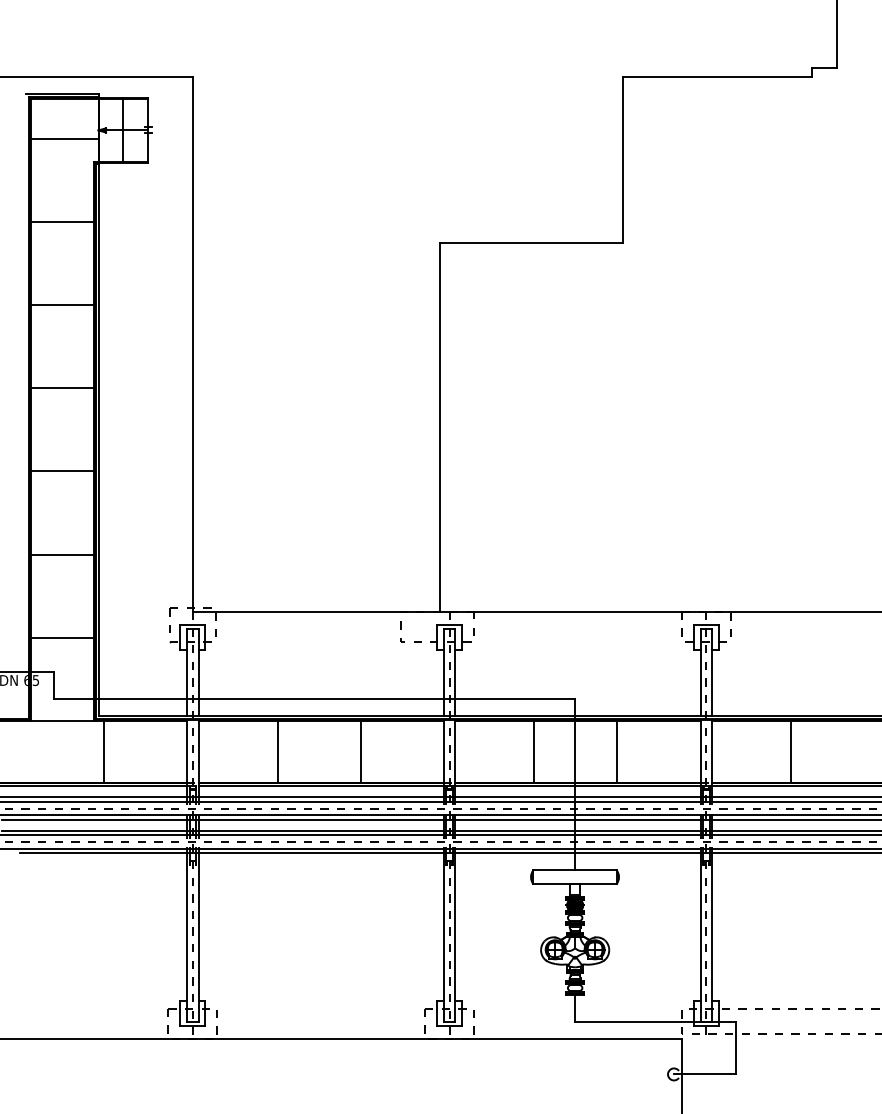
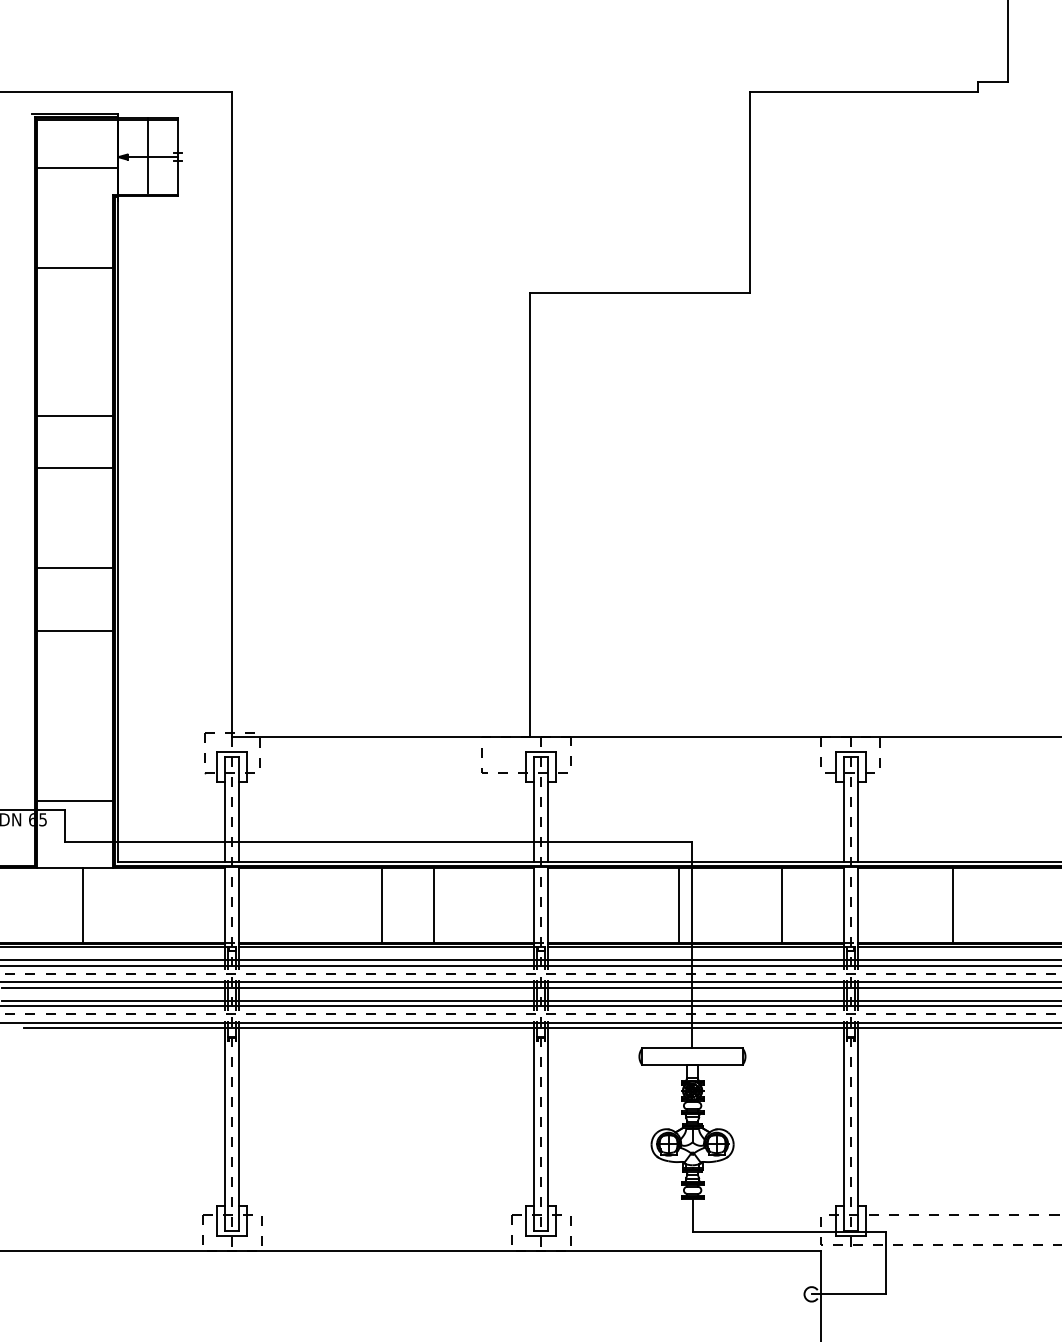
line: (62, 305) -> (74, 415), moved
line: (62, 554) -> (74, 631), moved
line: (62, 637) -> (74, 801), moved
line: (104, 751) -> (83, 905), moved
line: (277, 751) -> (382, 905), moved
line: (534, 751) -> (678, 905), moved
line: (617, 751) -> (781, 905), moved

